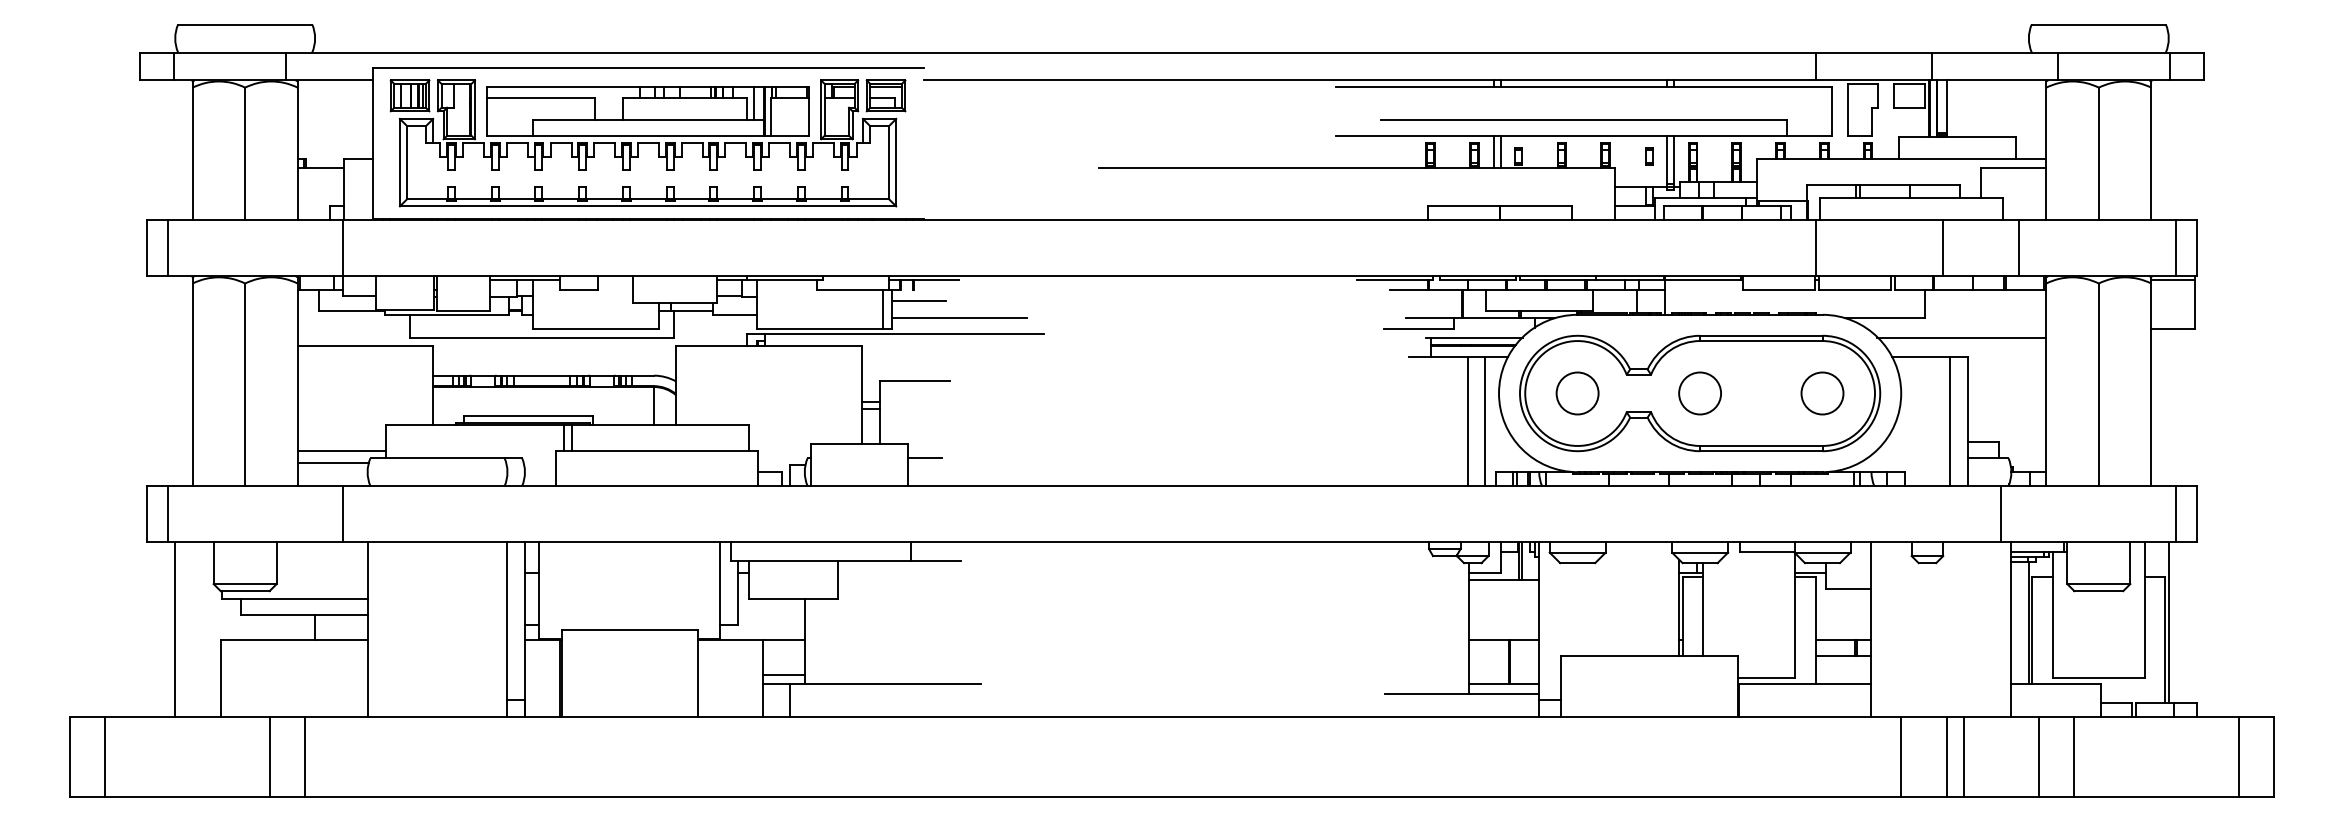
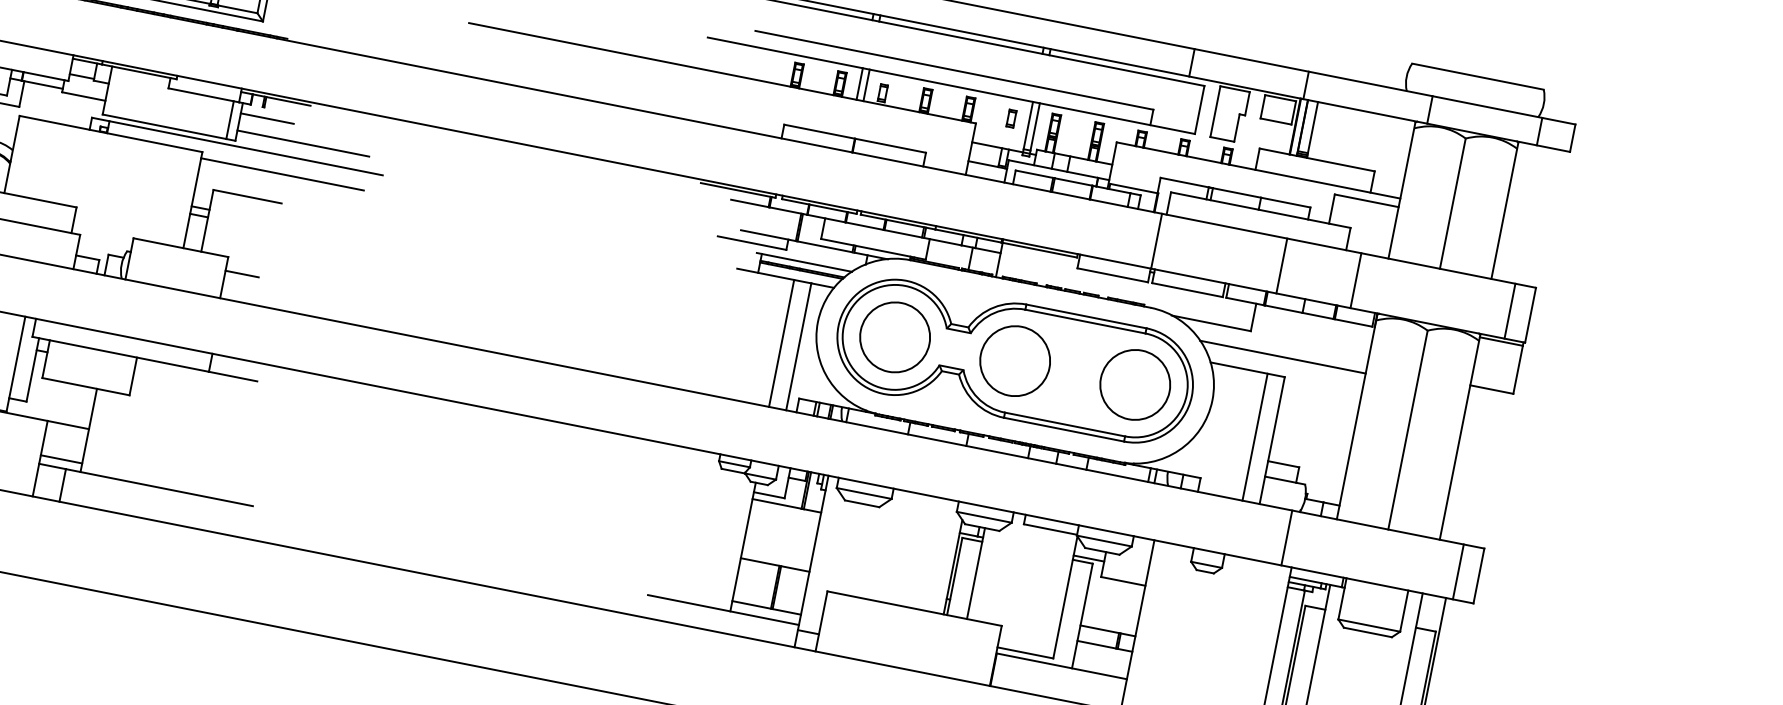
line: (945, 352) -> (282, 174), added
circle: (1577, 393) -> (894, 337), size x1.67
circle: (1700, 393) -> (1015, 361), size x1.67
circle: (1822, 393) -> (1135, 384), size x1.67

